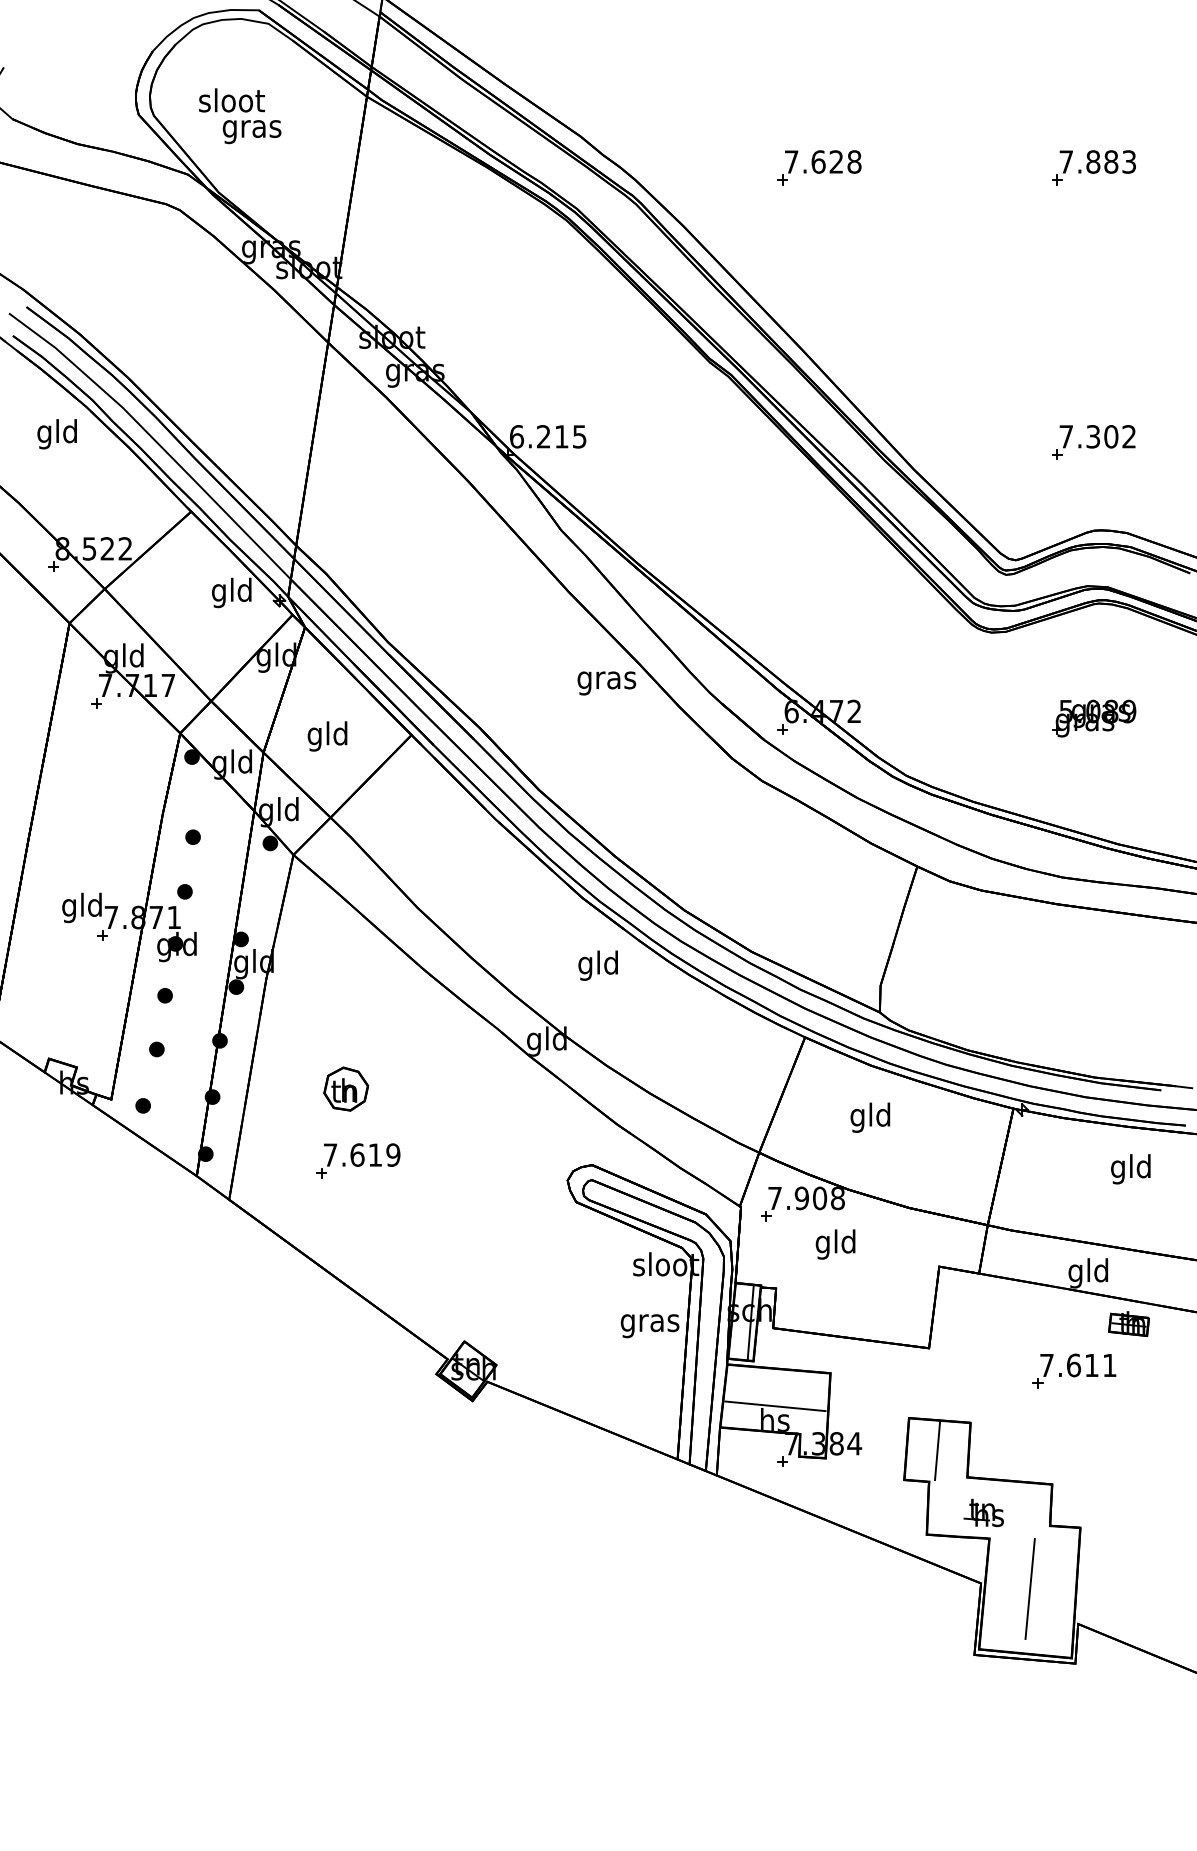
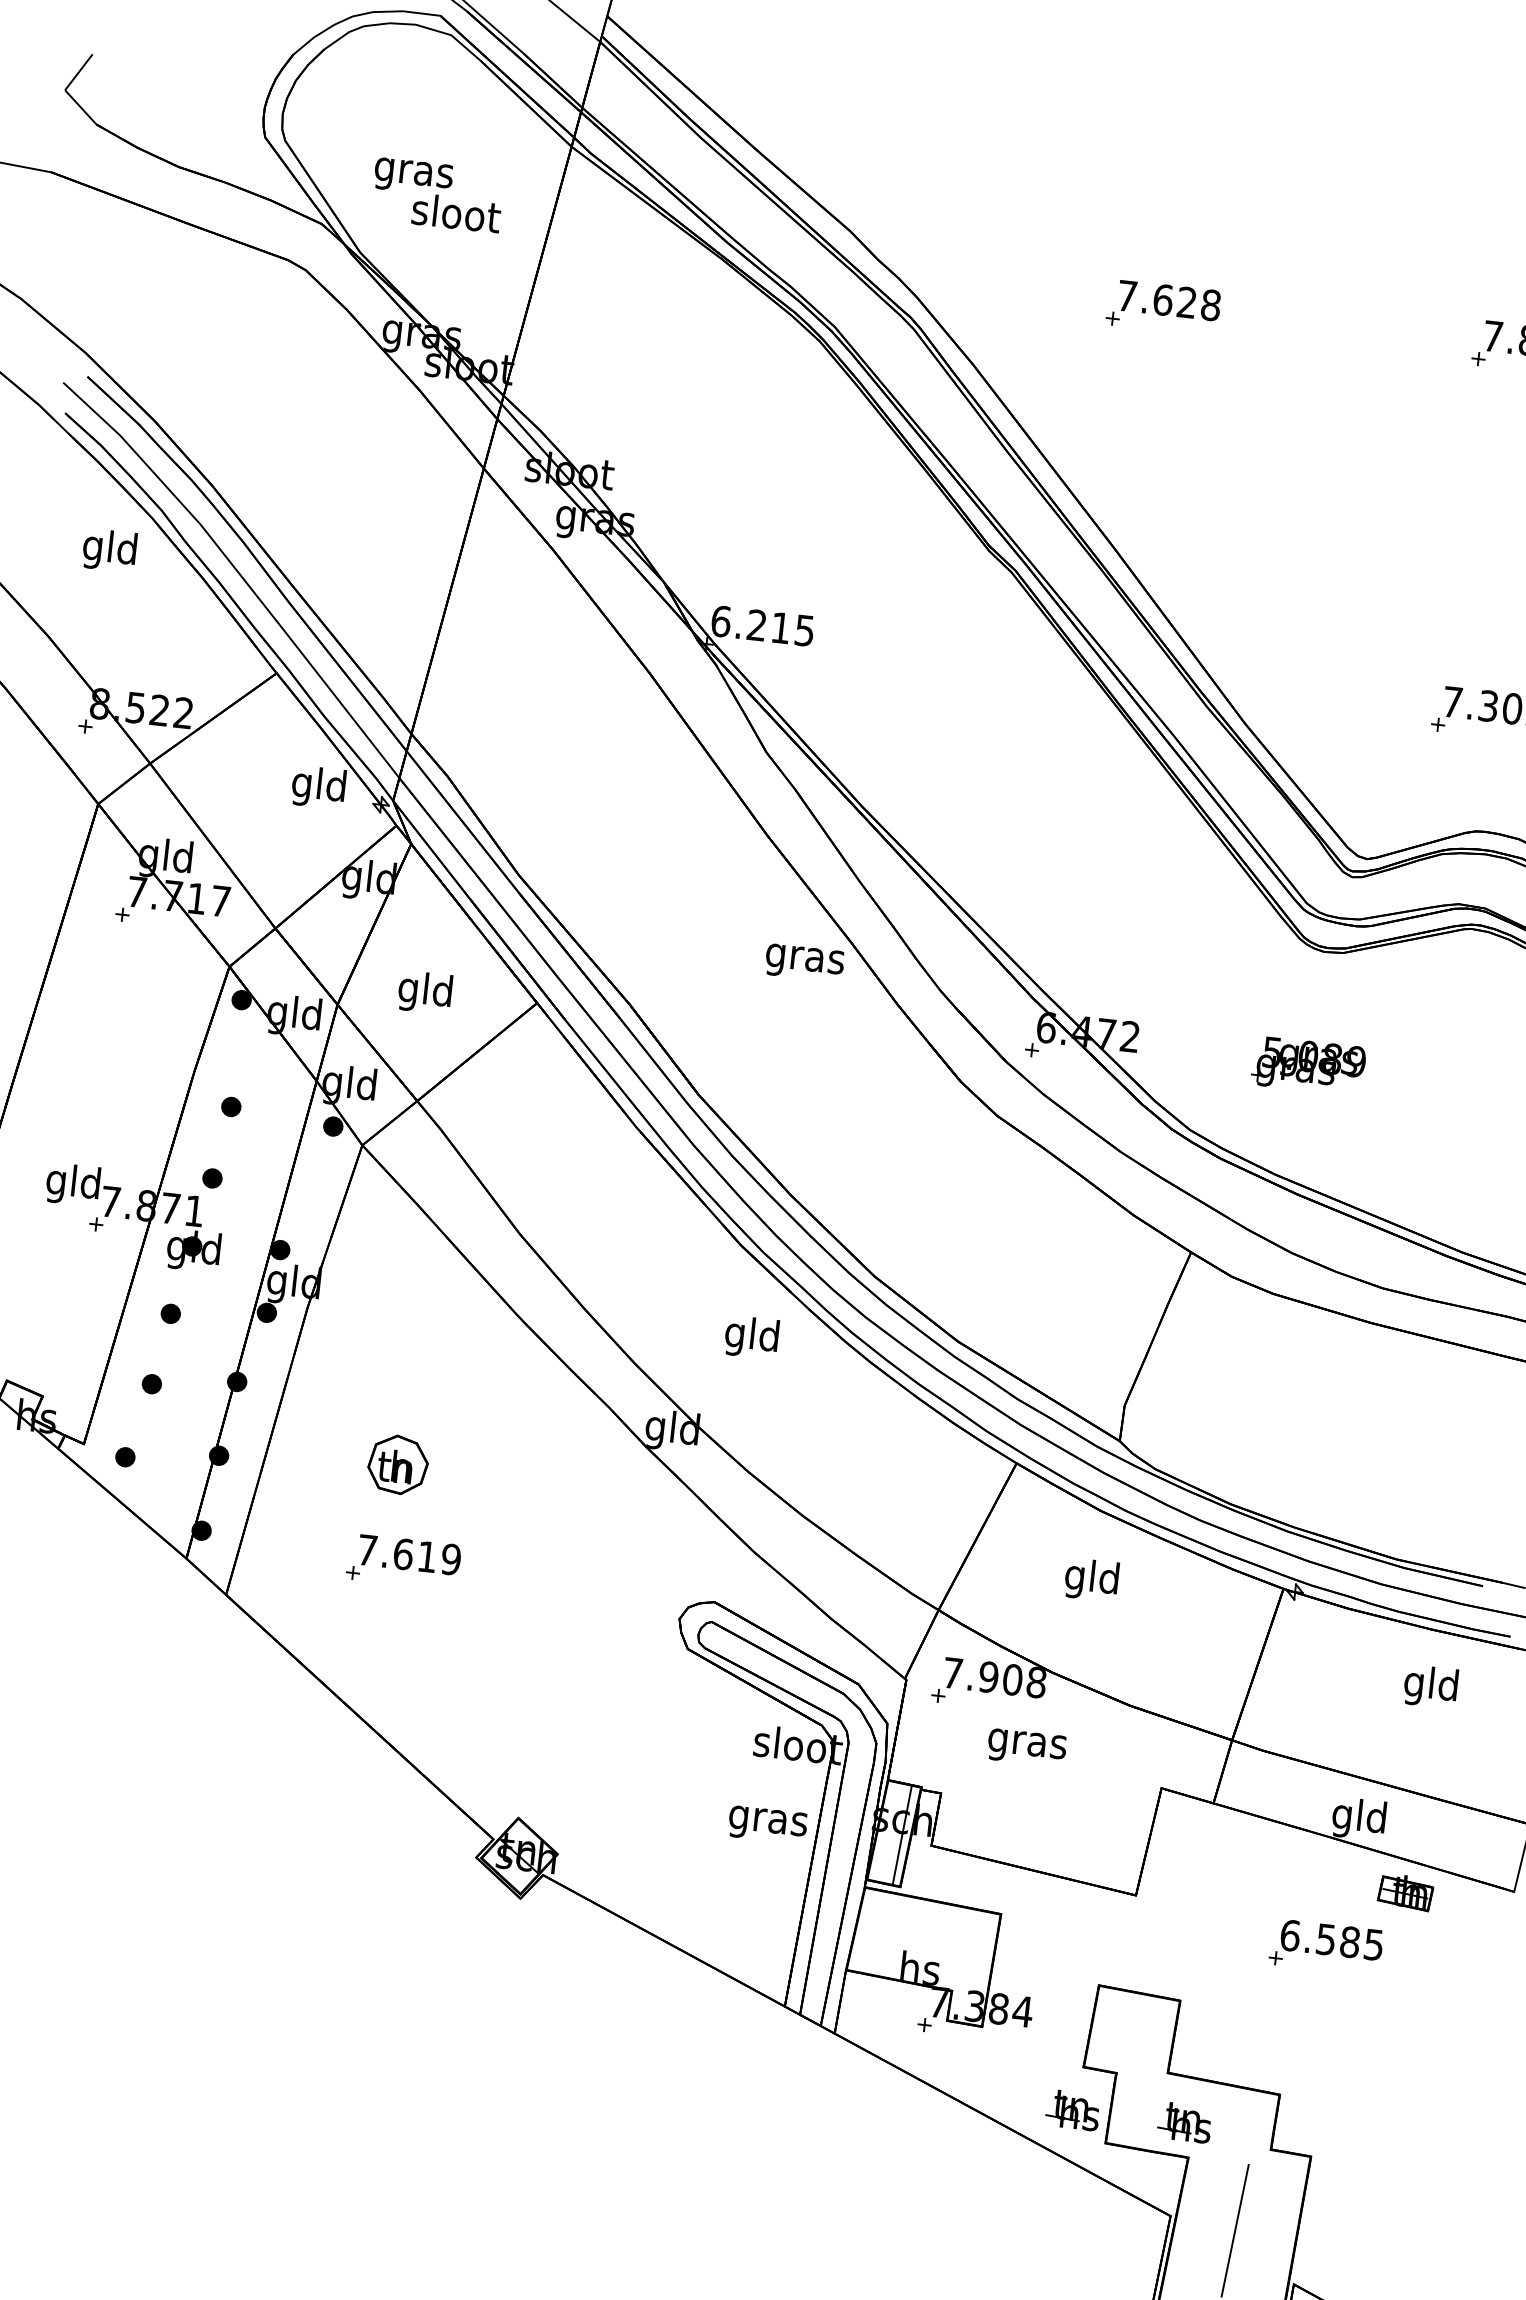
text: (231, 100) -> (455, 213), moved
part: (1094, 718) -> (1308, 1065), moved
text: (835, 1244) -> (1026, 1743), gld -> gras
text: (1078, 1365) -> (1332, 1940), 7.611 -> 6.585
line: (775, 1406) -> (922, 1950), removed
line: (937, 1451) -> (1132, 2034), removed
part: (899, 1512) -> (1072, 2109), added

